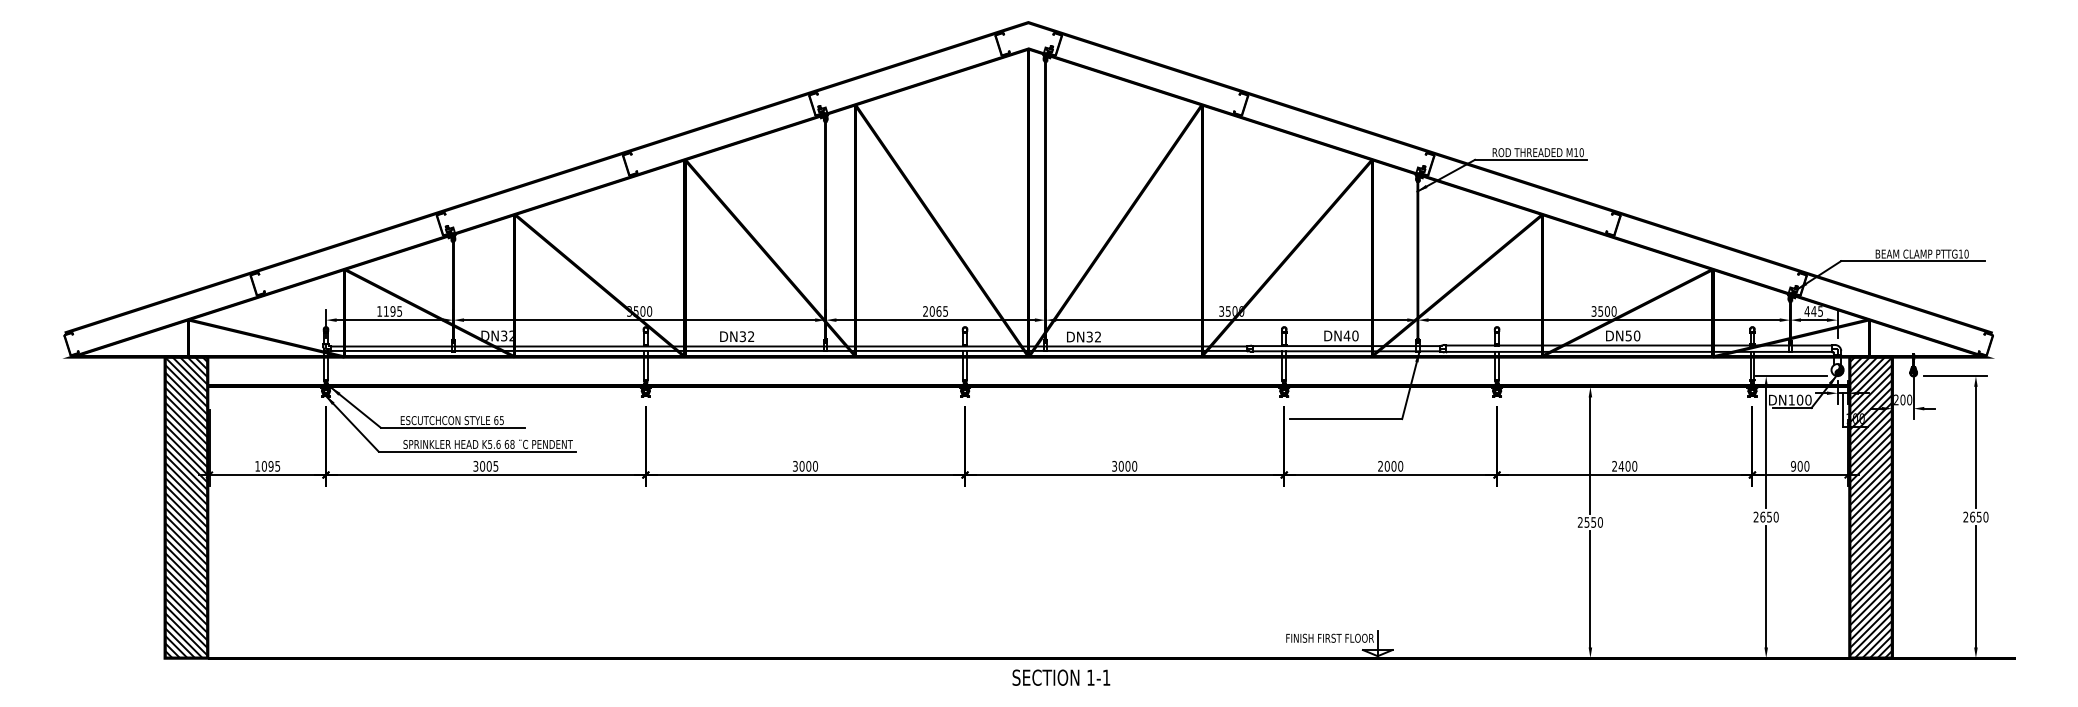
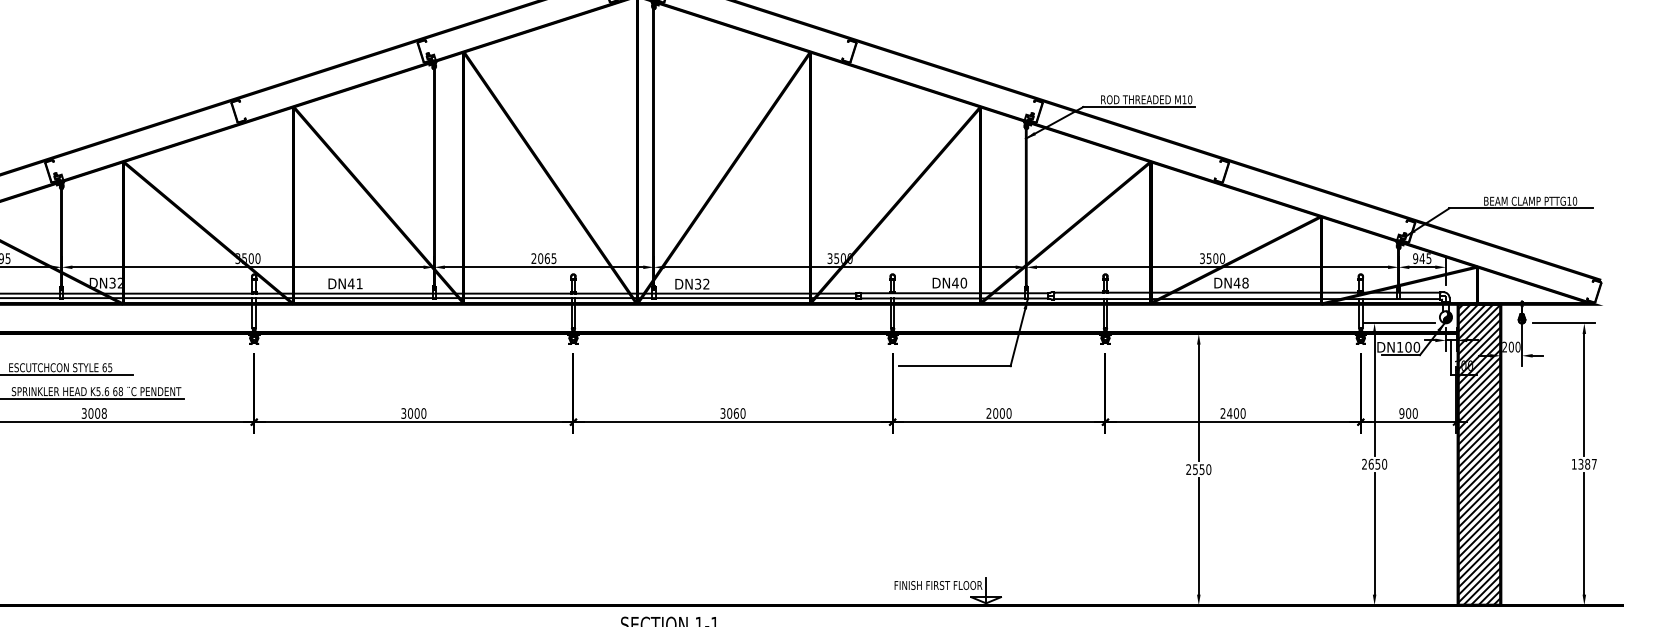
text: (1806, 311) -> (1414, 258), 445 -> 945
text: (1632, 335) -> (1240, 282), DN50 -> DN48
text: (746, 336) -> (354, 283), DN32 -> DN41
text: (495, 466) -> (103, 413), 3005 -> 3008
text: (1127, 466) -> (735, 413), 3000 -> 3060
text: (1975, 516) -> (1583, 463), 2650 -> 1387

